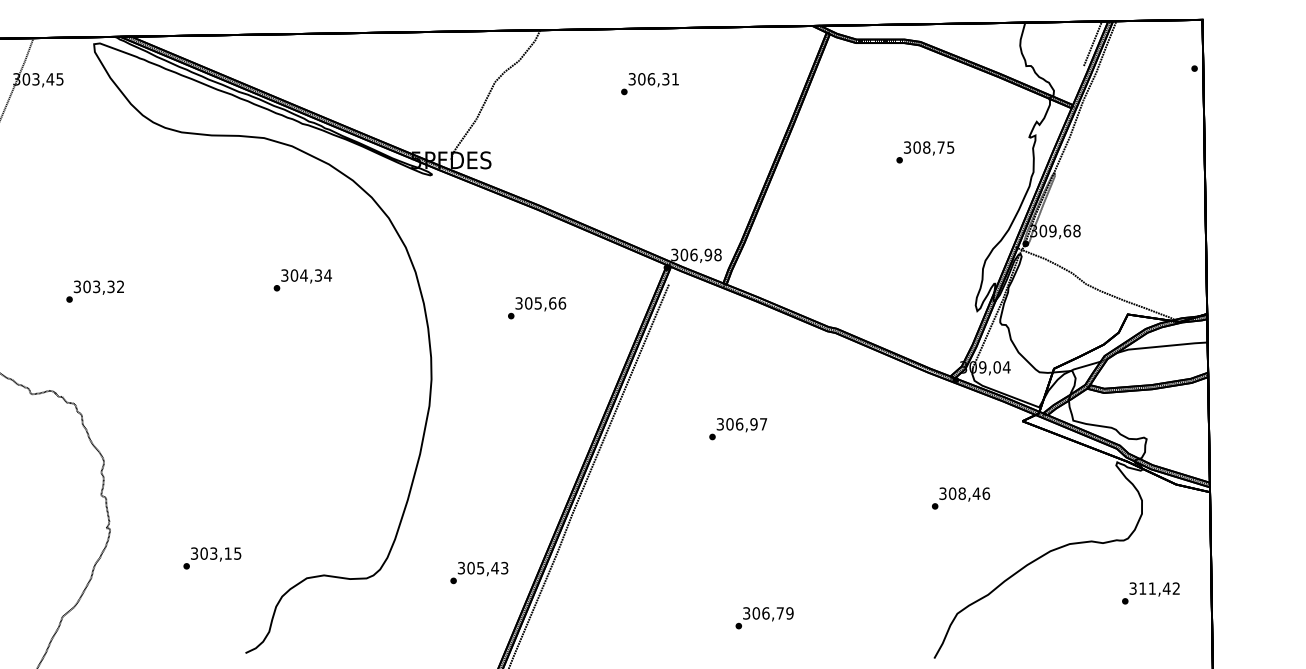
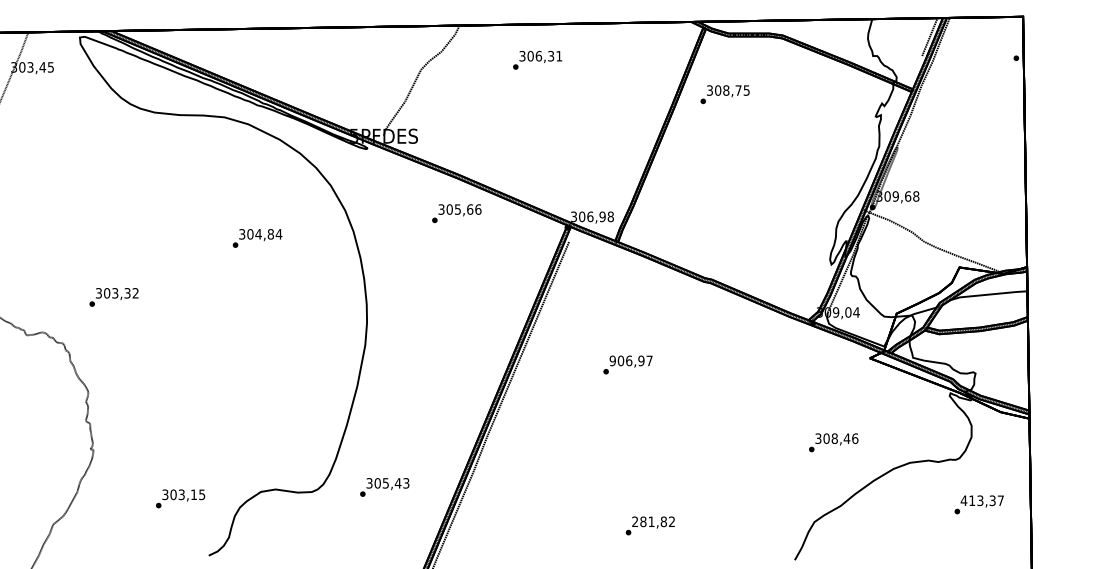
text: (649, 84) -> (537, 60), moved
text: (925, 152) -> (725, 94), moved
text: (318, 275) -> (270, 234), 304,34 -> 304,84
text: (94, 291) -> (113, 297), moved
text: (537, 308) -> (457, 213), moved
text: (720, 424) -> (612, 361), 306,97 -> 906,97
text: (961, 498) -> (834, 442), moved
text: (212, 558) -> (180, 498), moved
text: (479, 572) -> (384, 487), moved
text: (1154, 588) -> (982, 500), 311,42 -> 413,37
text: (768, 613) -> (653, 521), 306,79 -> 281,82

